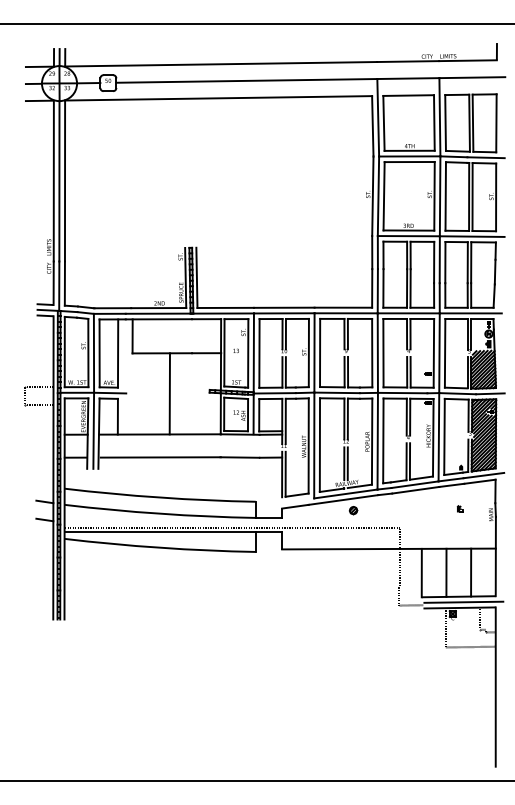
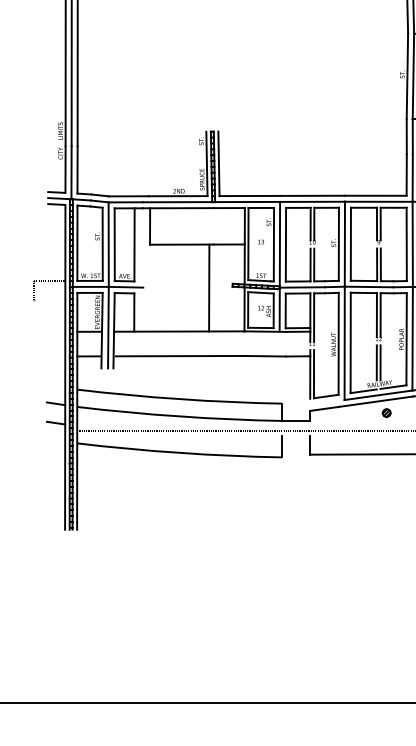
line: (169, 393) -> (208, 287), moved
line: (38, 405) -> (49, 300), removed
line: (173, 532) -> (193, 436), removed

